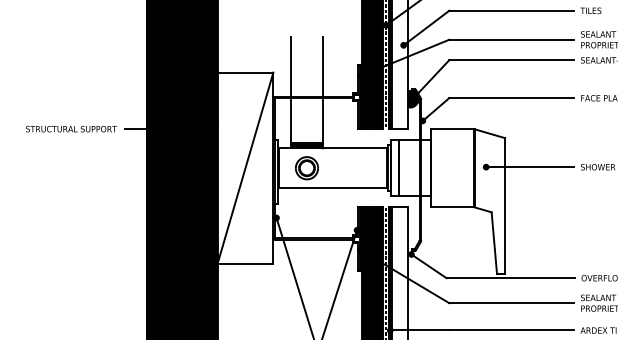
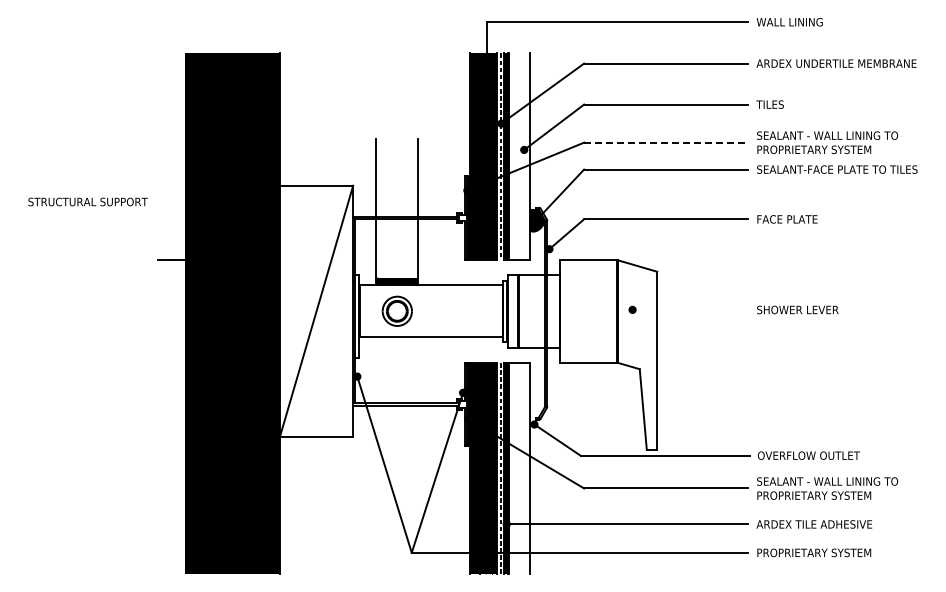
line: (511, 39) -> (666, 142), solid -> dashed
text: (71, 128) -> (87, 201), moved
line: (529, 166) -> (689, 309), removed

